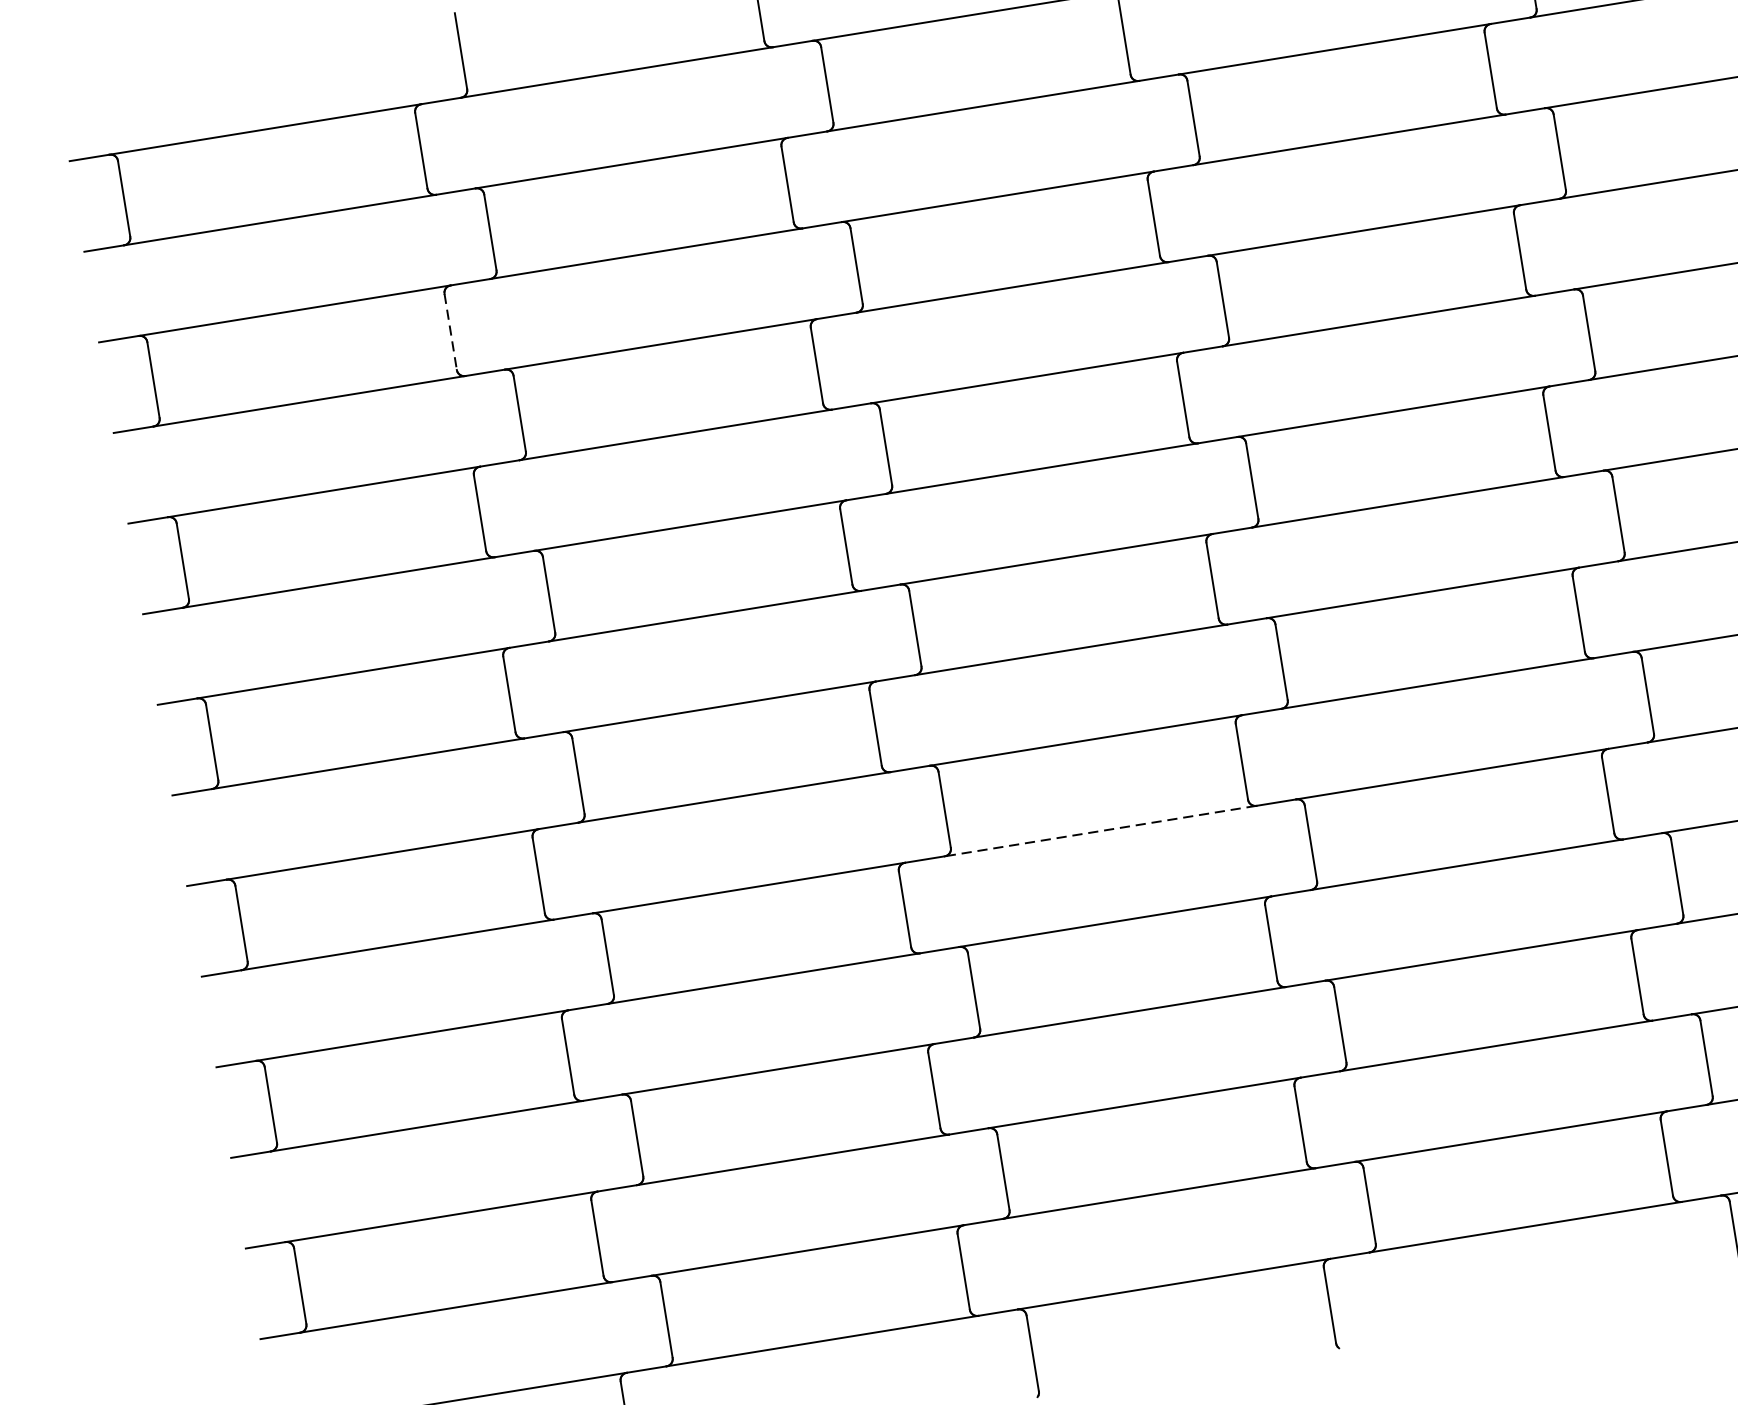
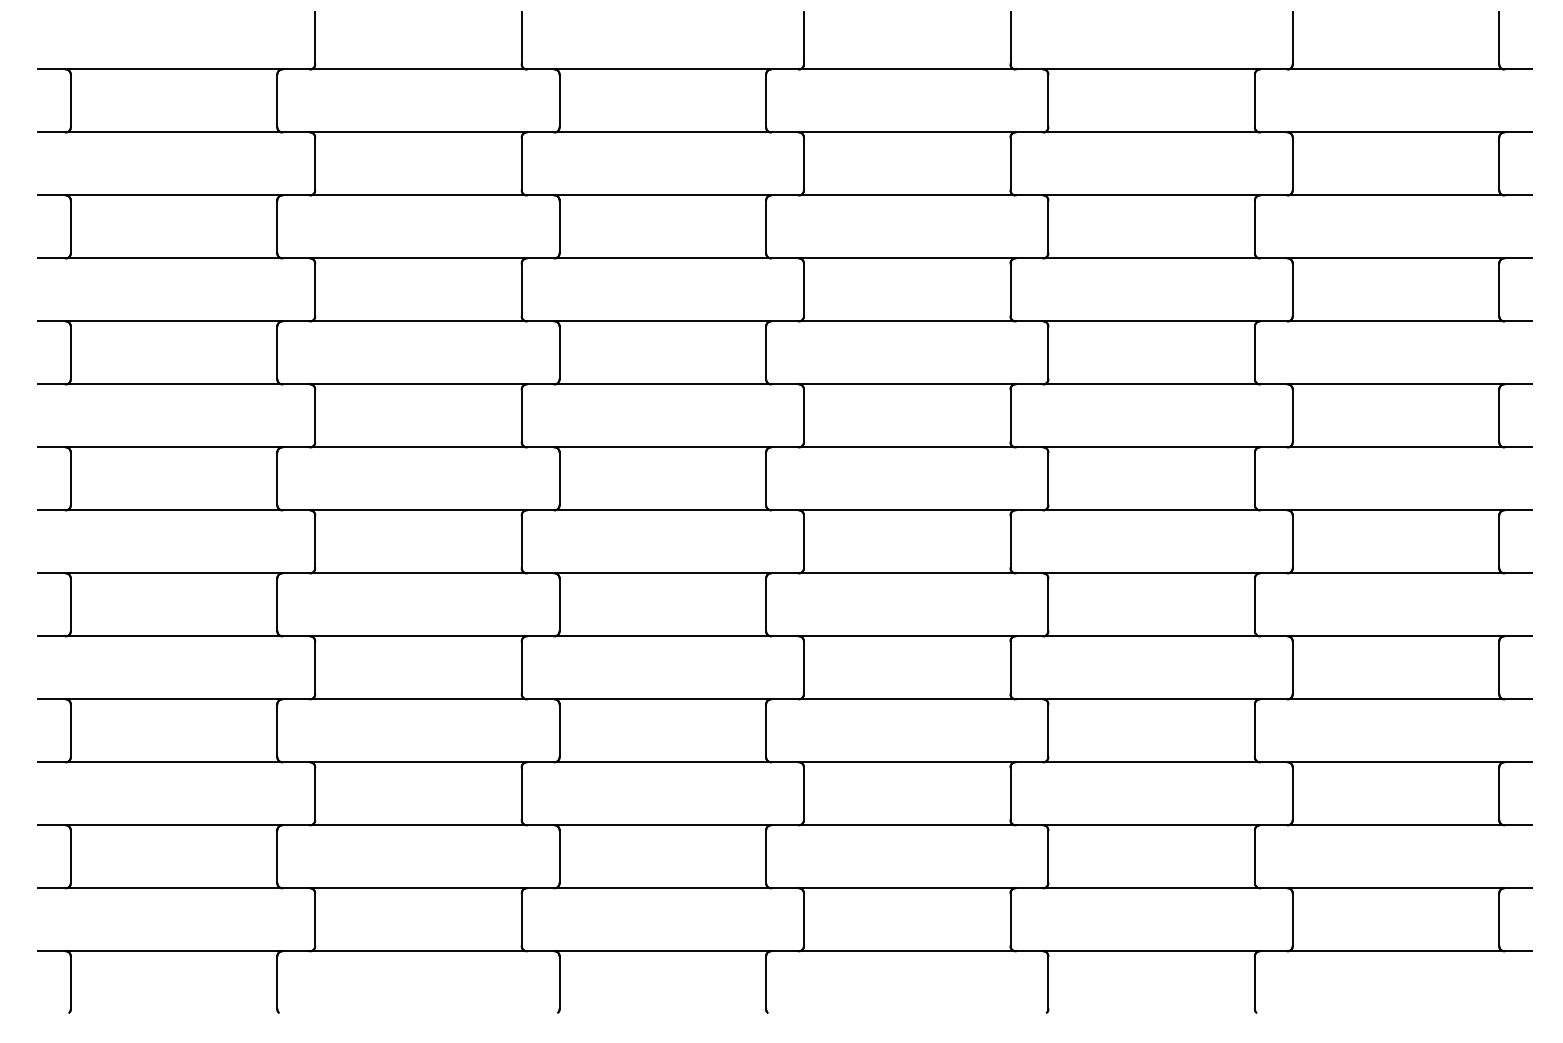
line: (450, 332) -> (277, 227), dashed -> solid
line: (1100, 831) -> (662, 636), dashed -> solid

